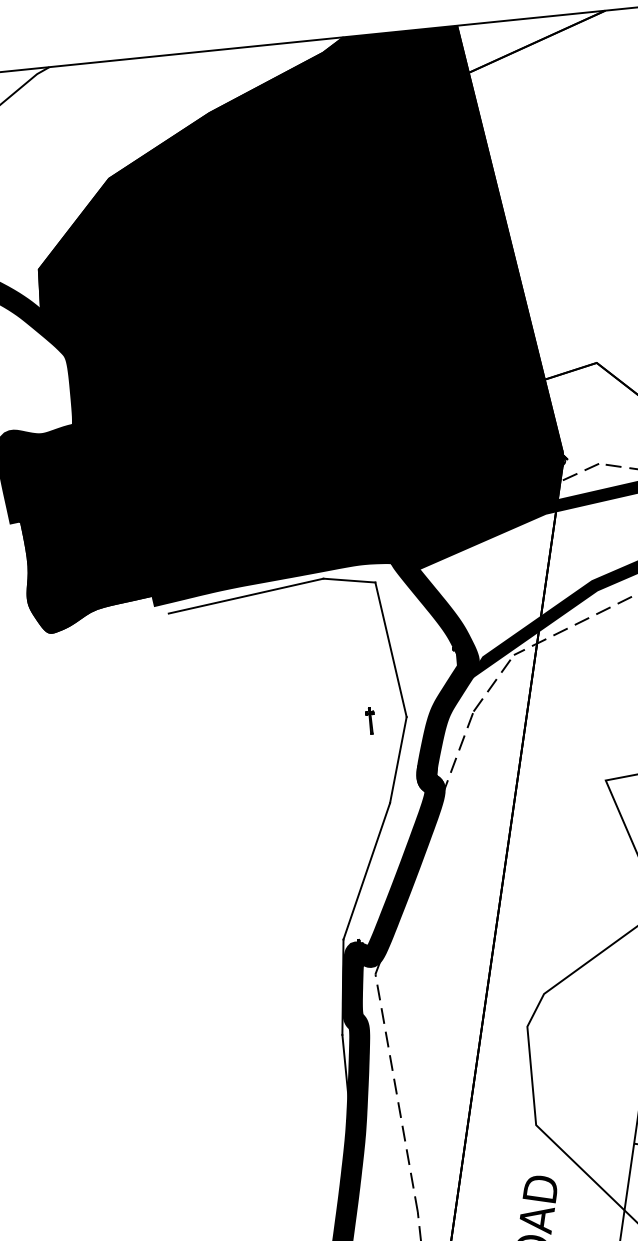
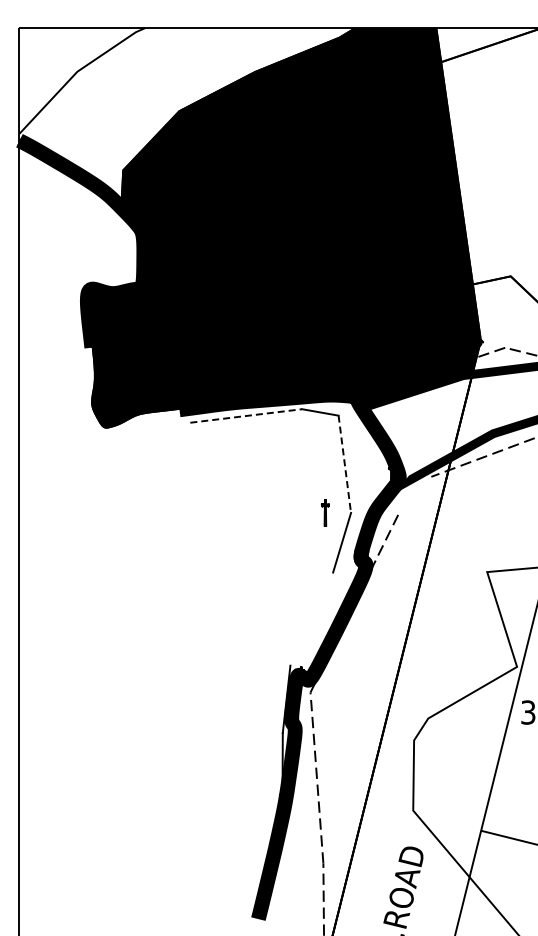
line: (246, 595) -> (246, 415), solid -> dashed
line: (390, 650) -> (344, 464), solid -> dashed
line: (492, 682) -> (414, 494), removed
part: (369, 721) -> (324, 513), size x1.4
line: (366, 870) -> (311, 618), removed

